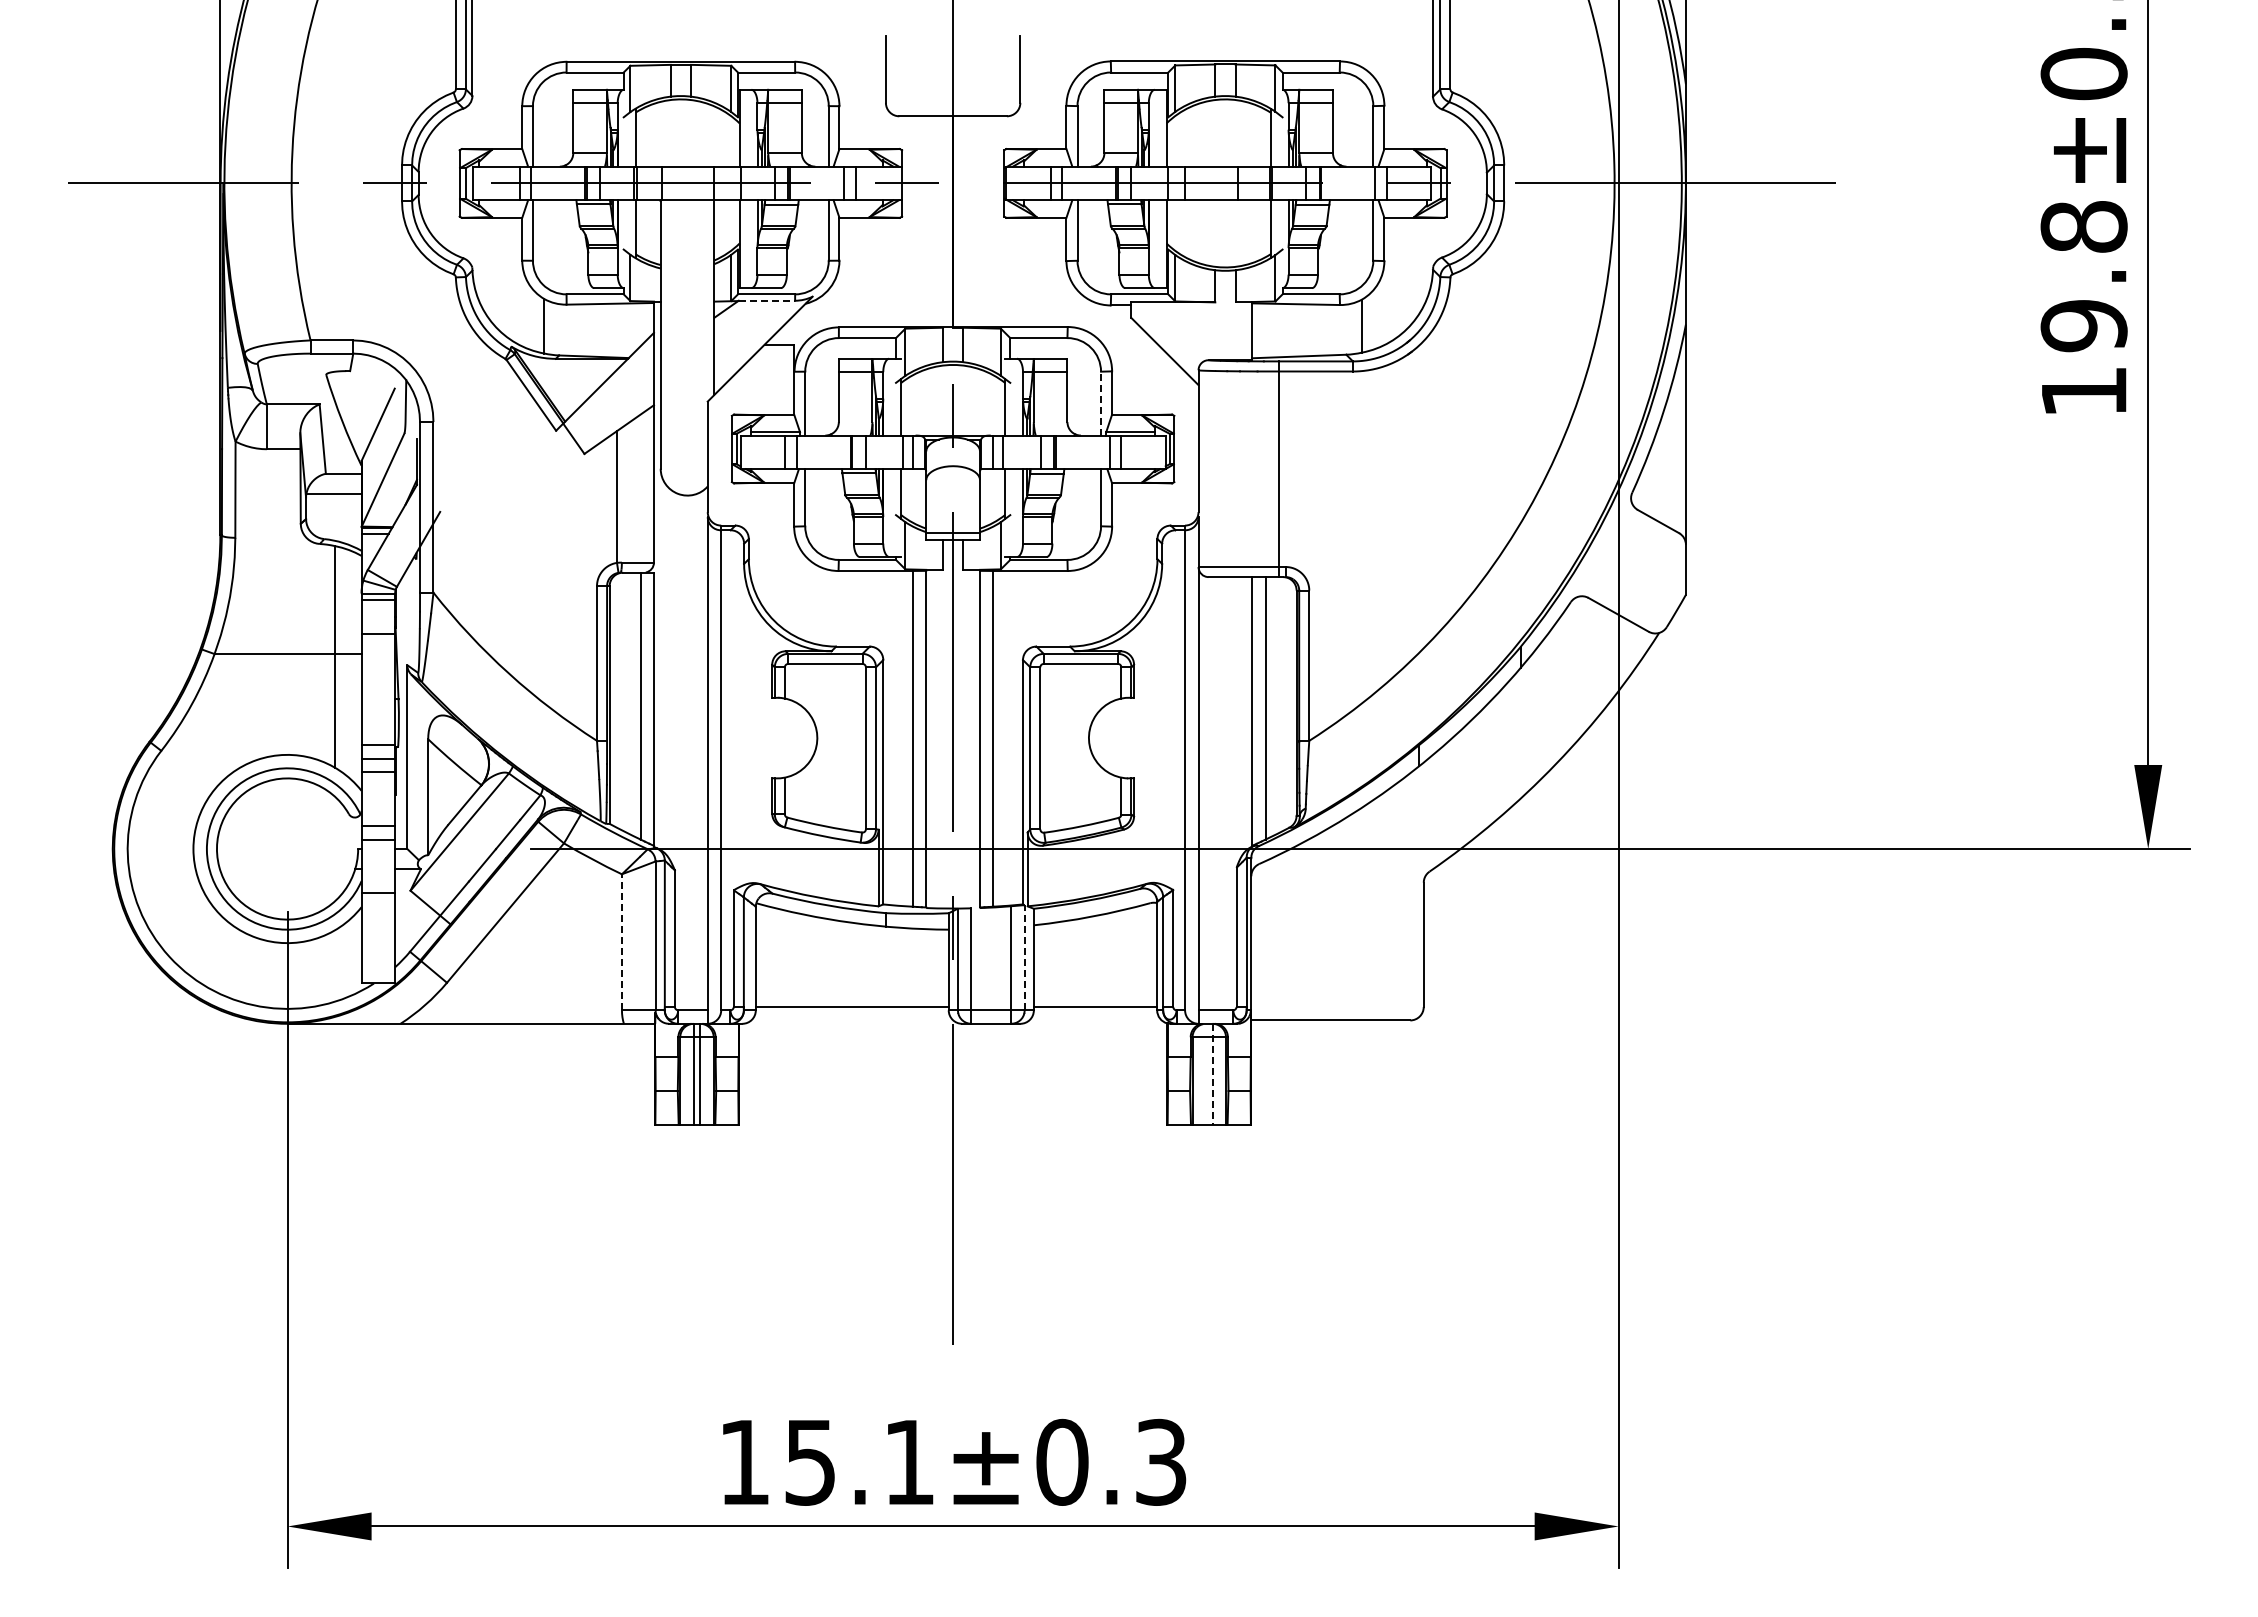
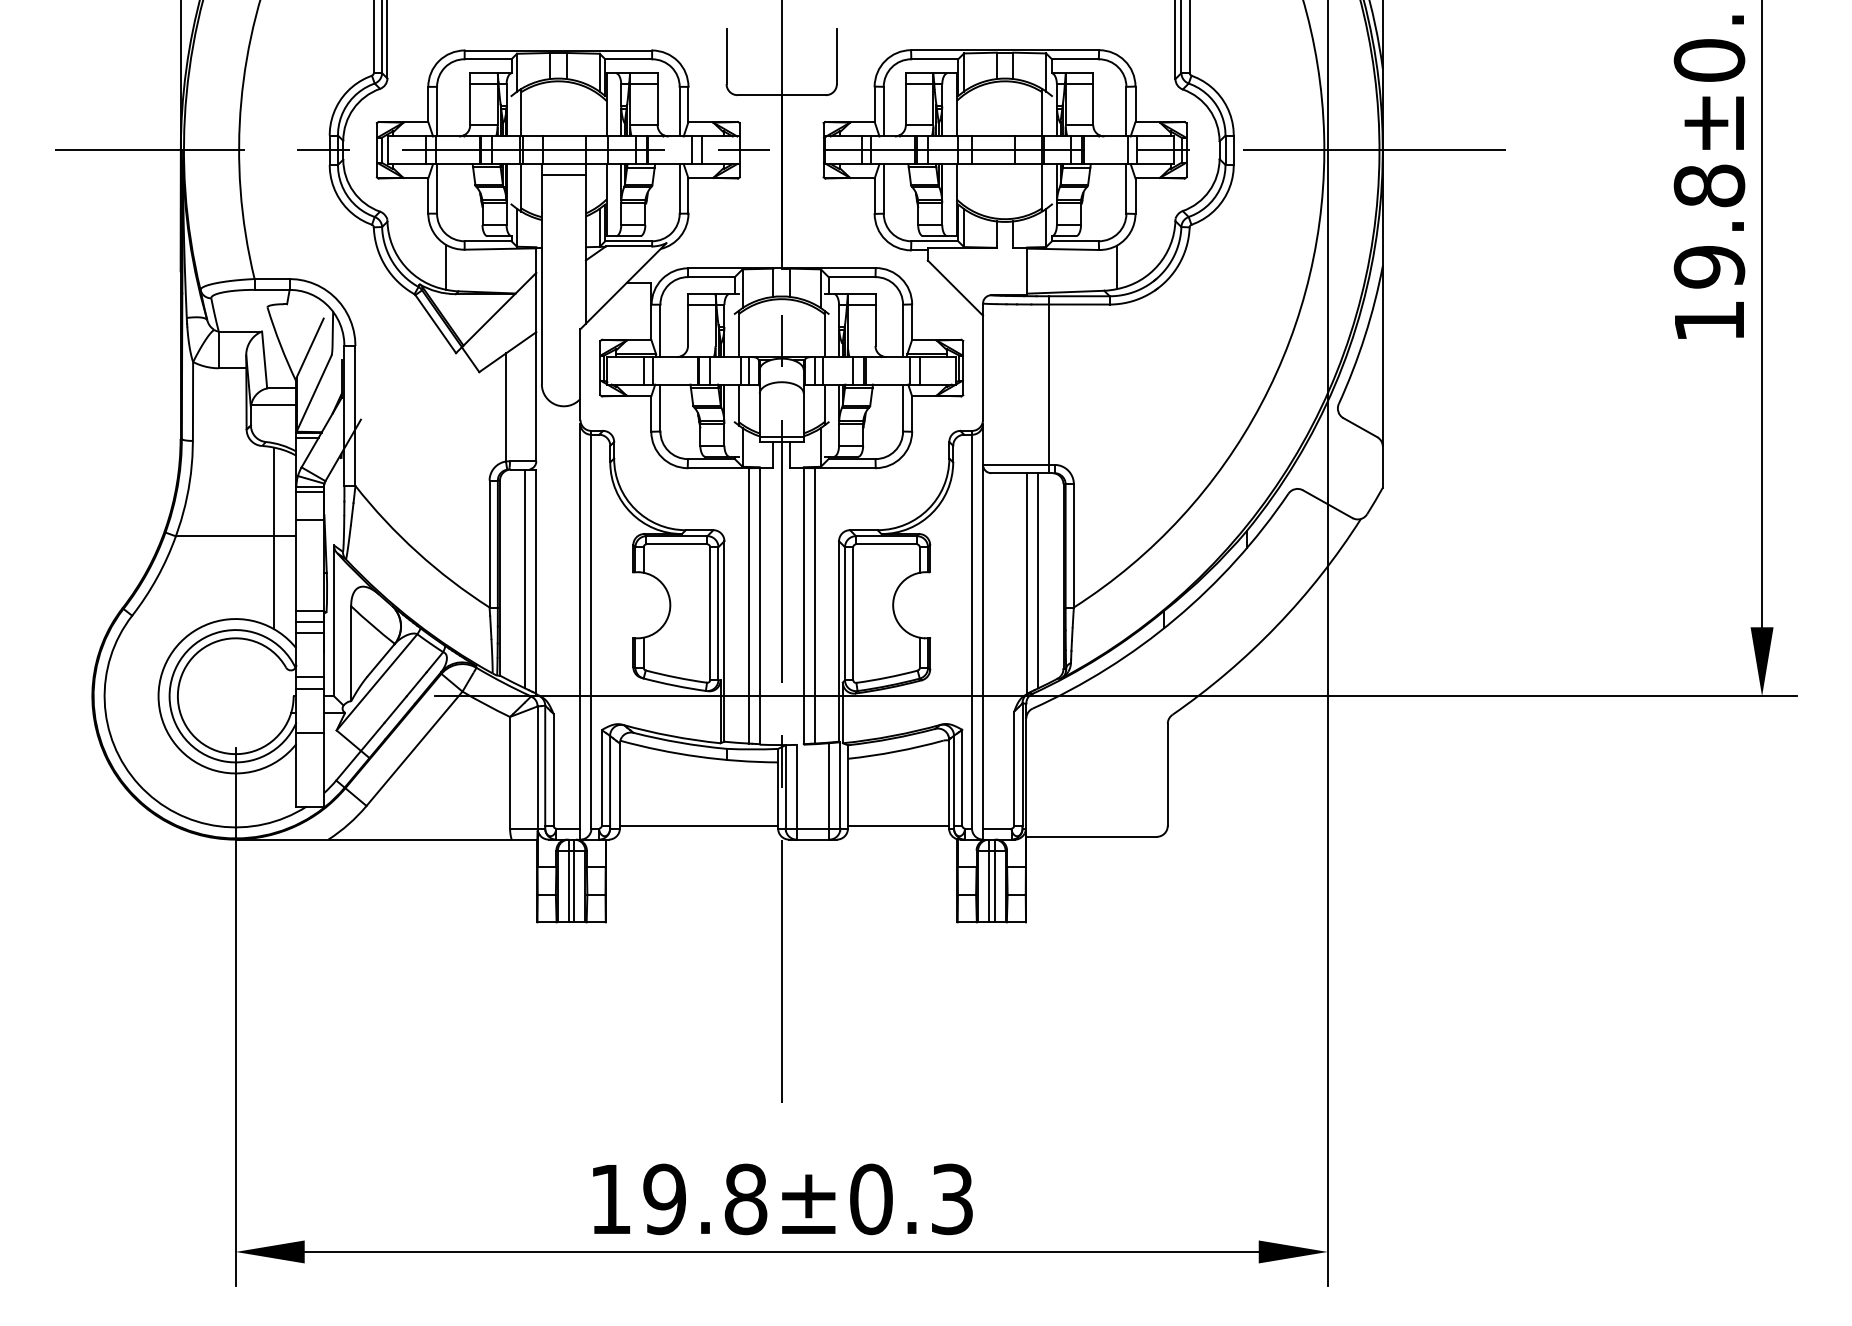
line: (687, 213) -> (563, 174), added
line: (767, 300) -> (629, 246), dashed -> solid
line: (1101, 403) -> (903, 330), dashed -> solid
line: (621, 941) -> (509, 772), dashed -> solid
line: (1024, 957) -> (840, 785), dashed -> solid
line: (1205, 1073) -> (988, 880), added
line: (1212, 1074) -> (994, 881), dashed -> solid
text: (859, 1461) -> (704, 1198), 15.1±0.3 -> 19.8±0.3

